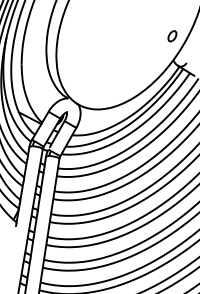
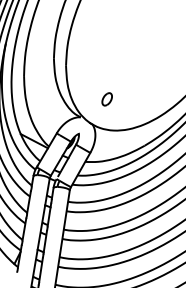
part: (90, 83) -> (107, 99), added

